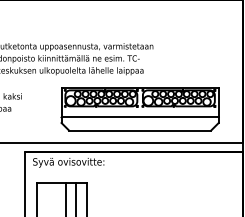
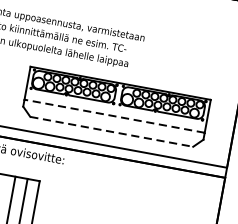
line: (140, 116) -> (115, 115), solid -> dashed
line: (140, 130) -> (112, 131), solid -> dashed

